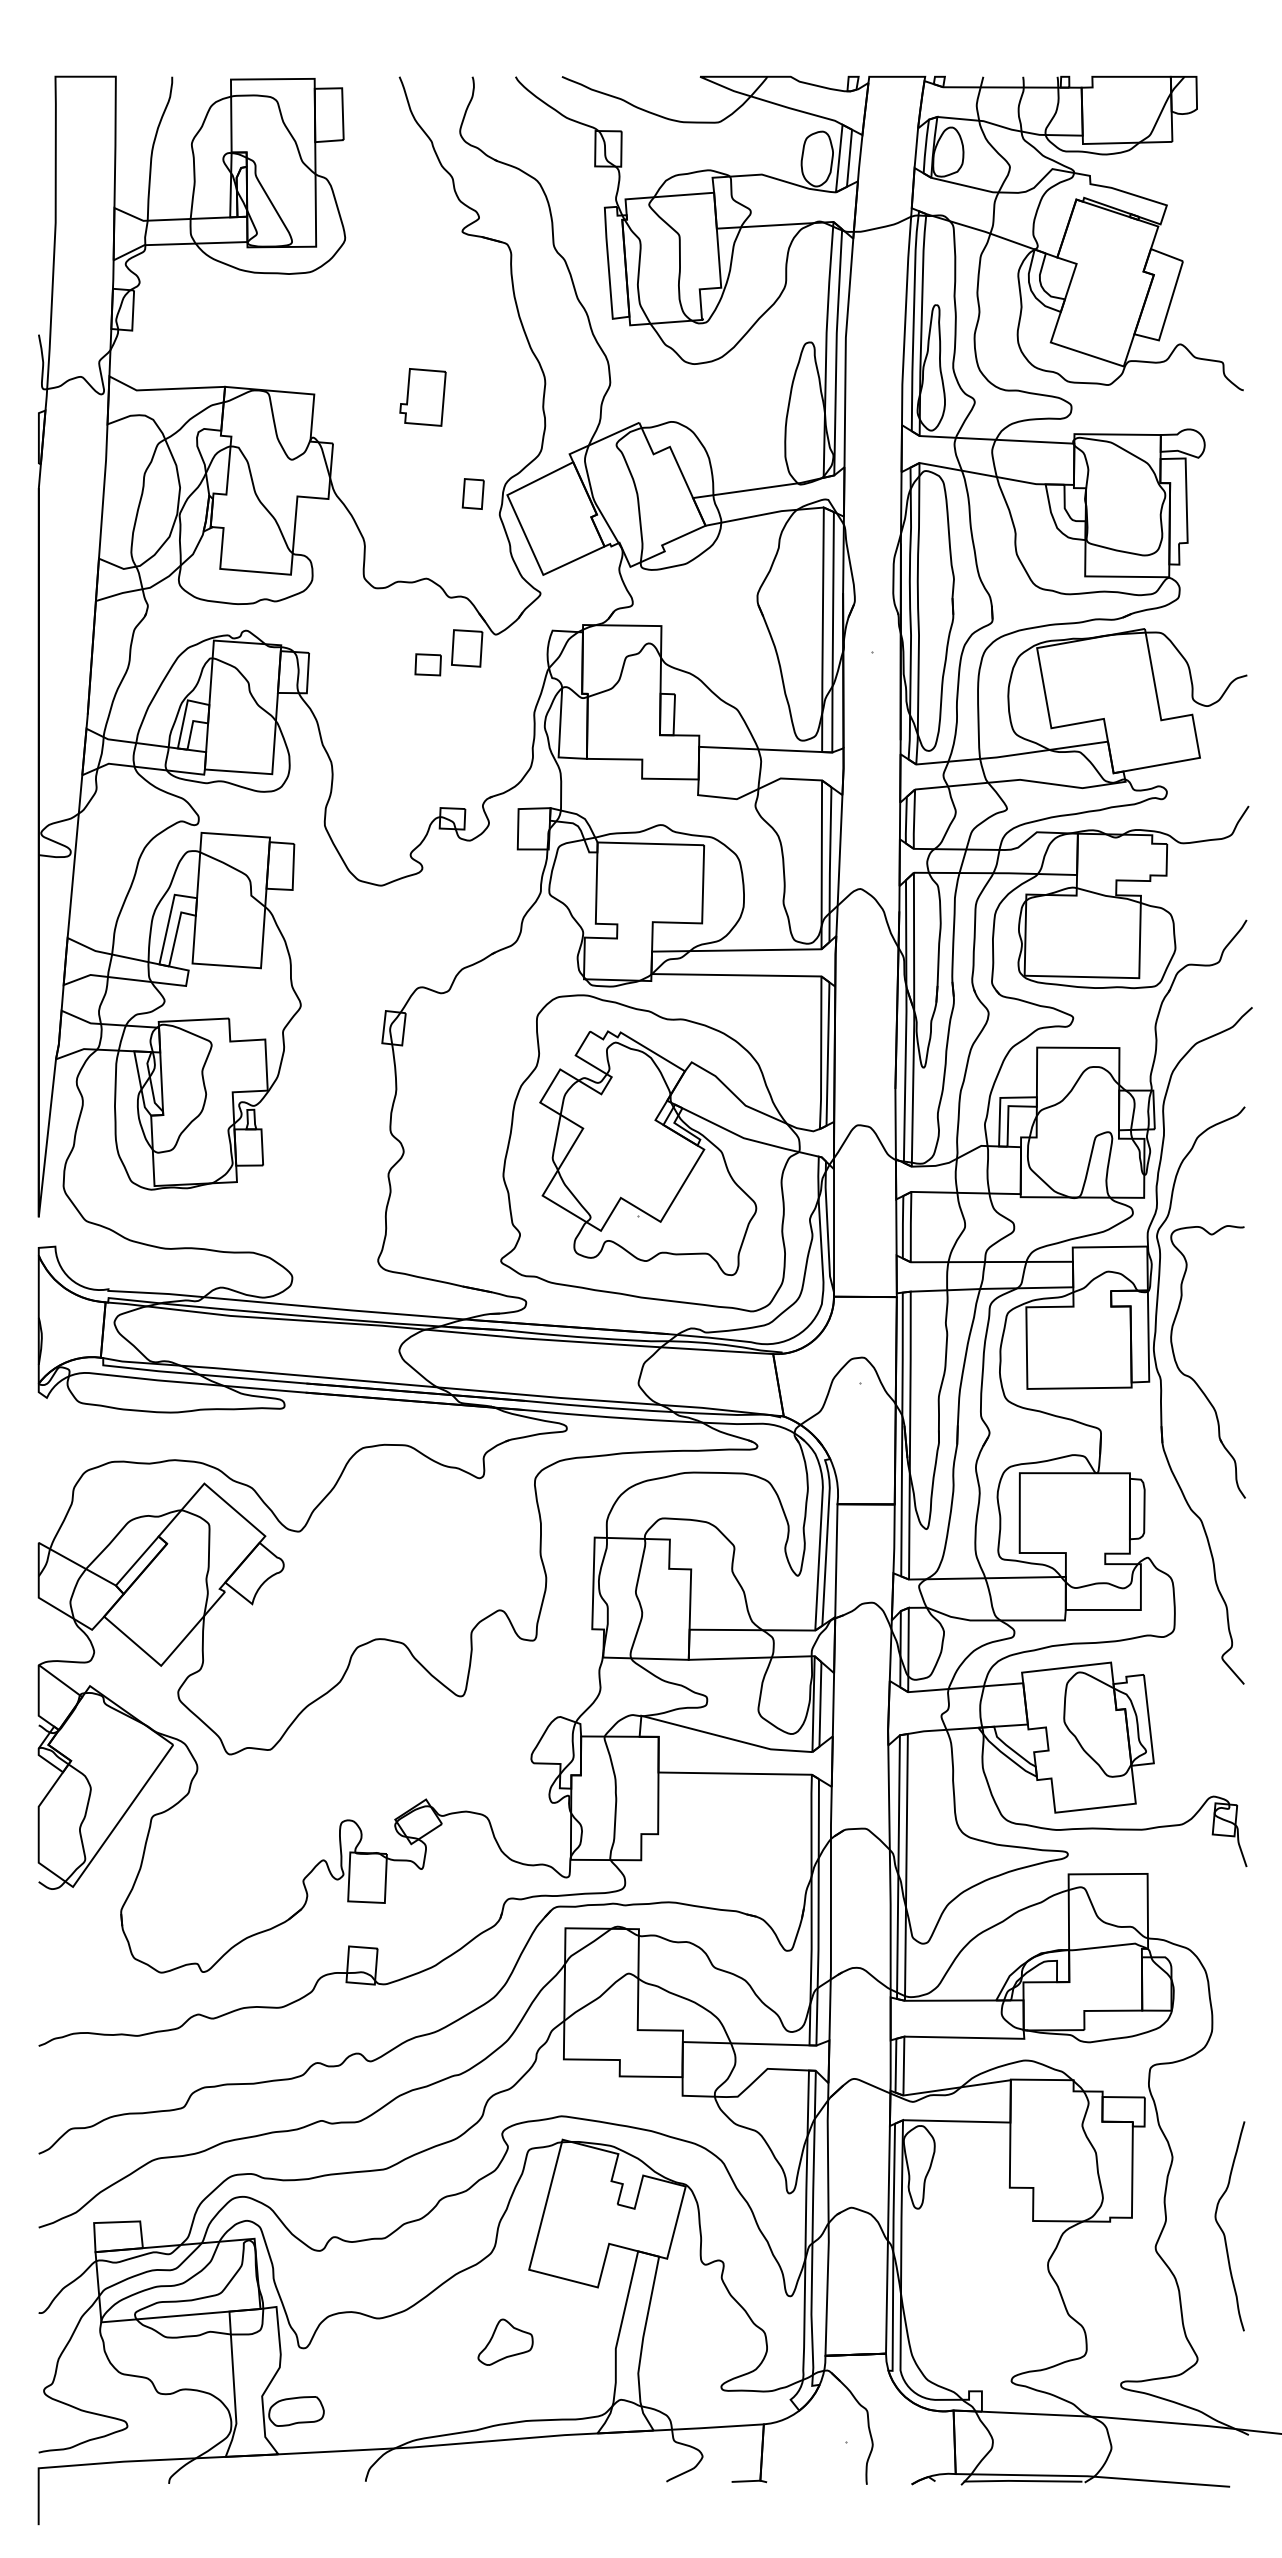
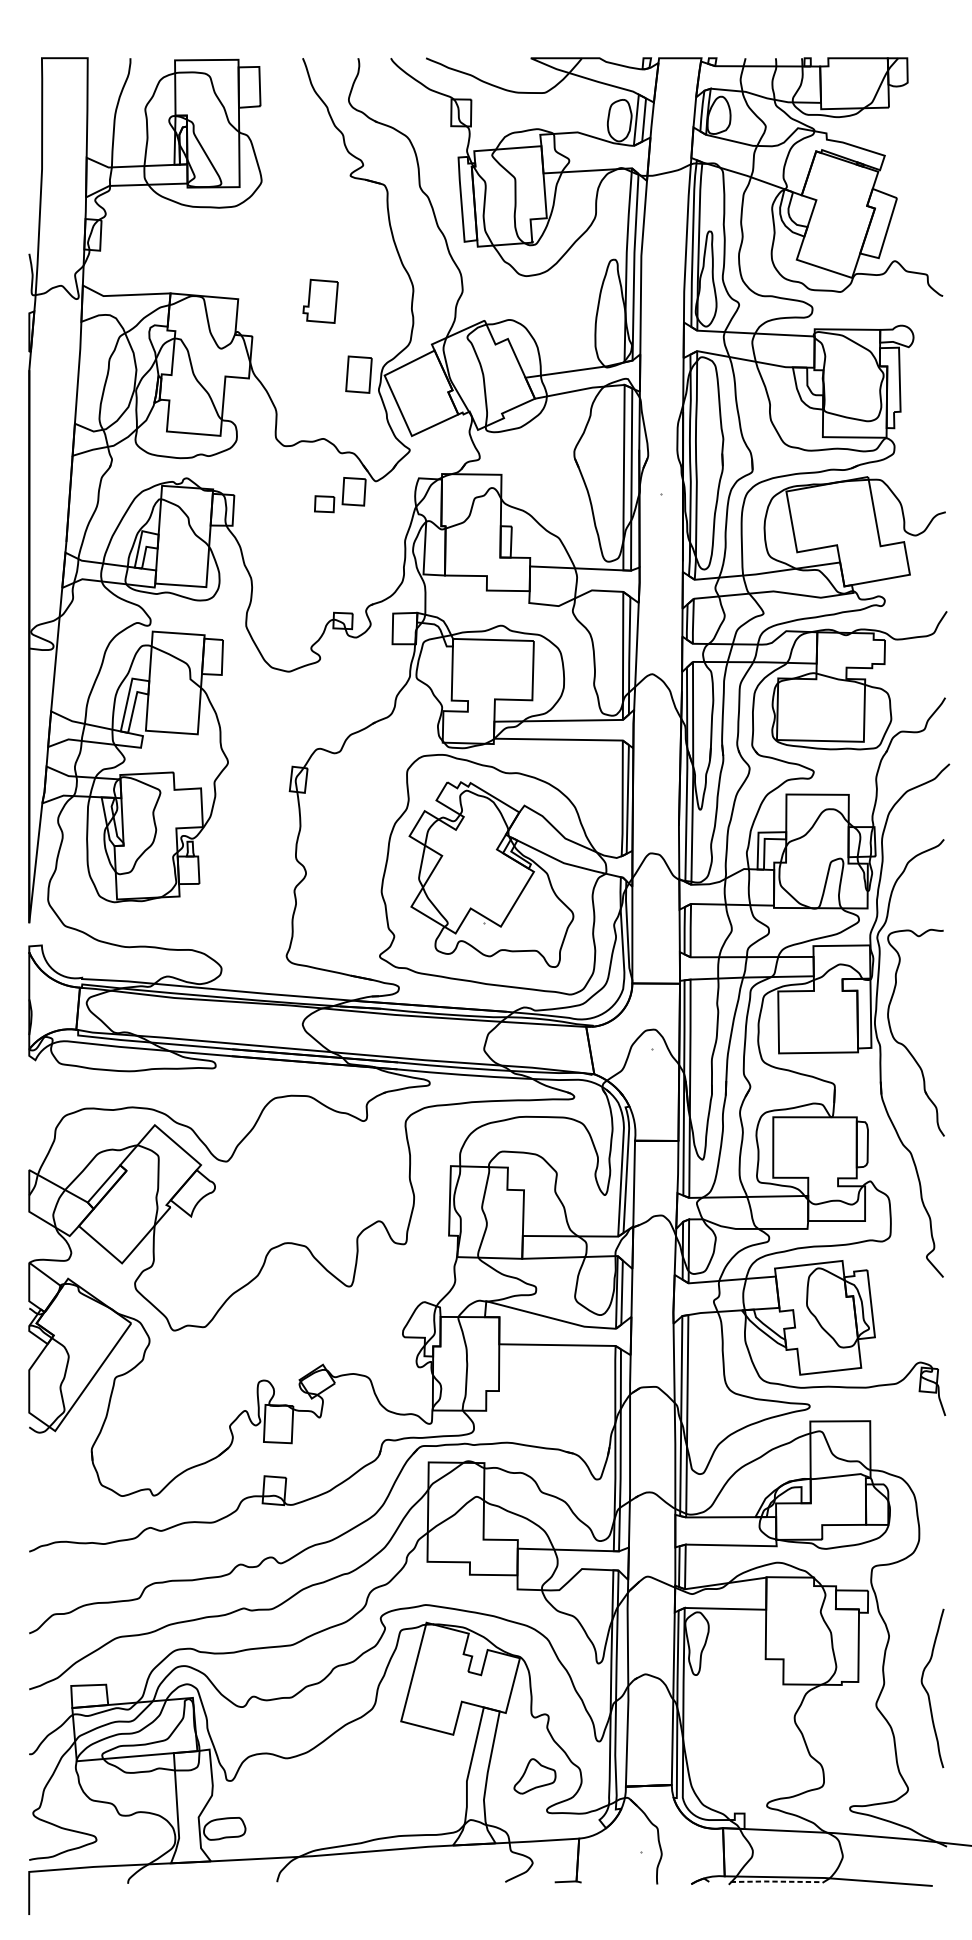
part: (472, 493) -> (358, 374), size x1.6
part: (505, 2341) -> (534, 1775), moved
line: (1022, 2481) -> (775, 1881), solid -> dashed

